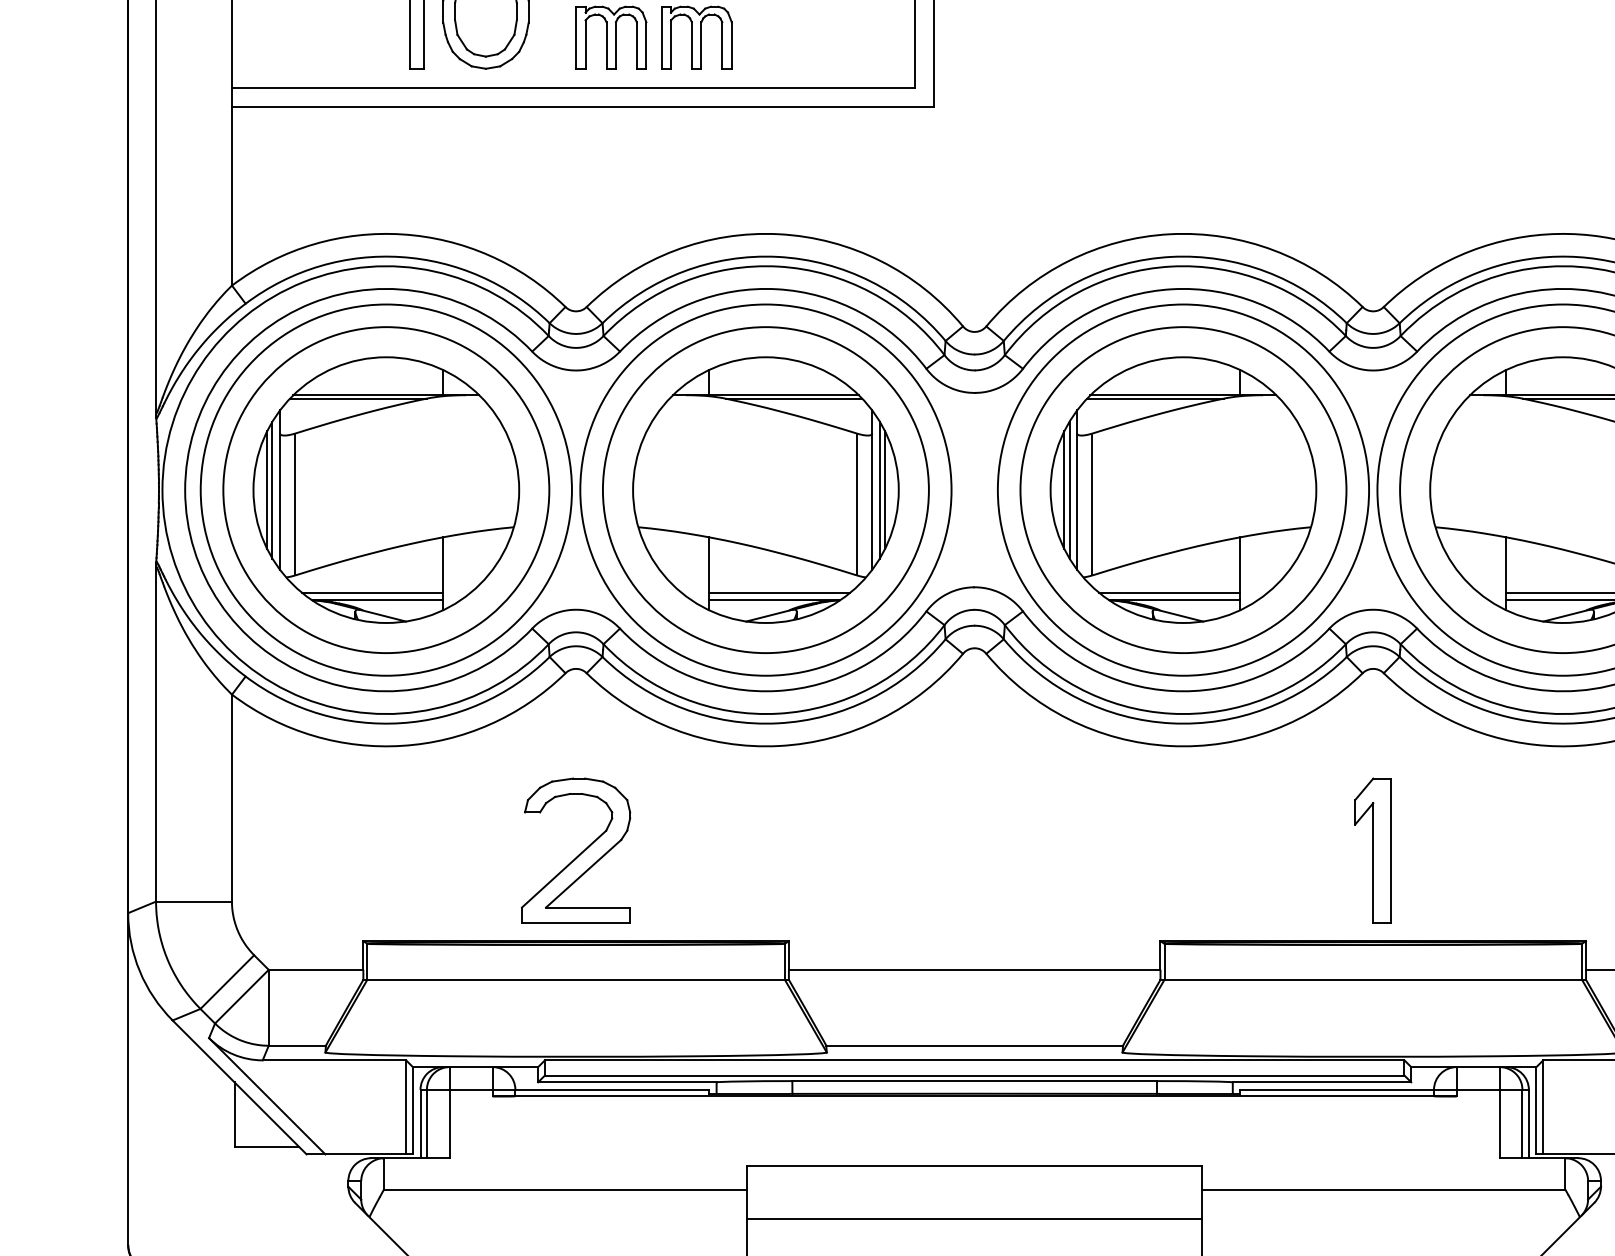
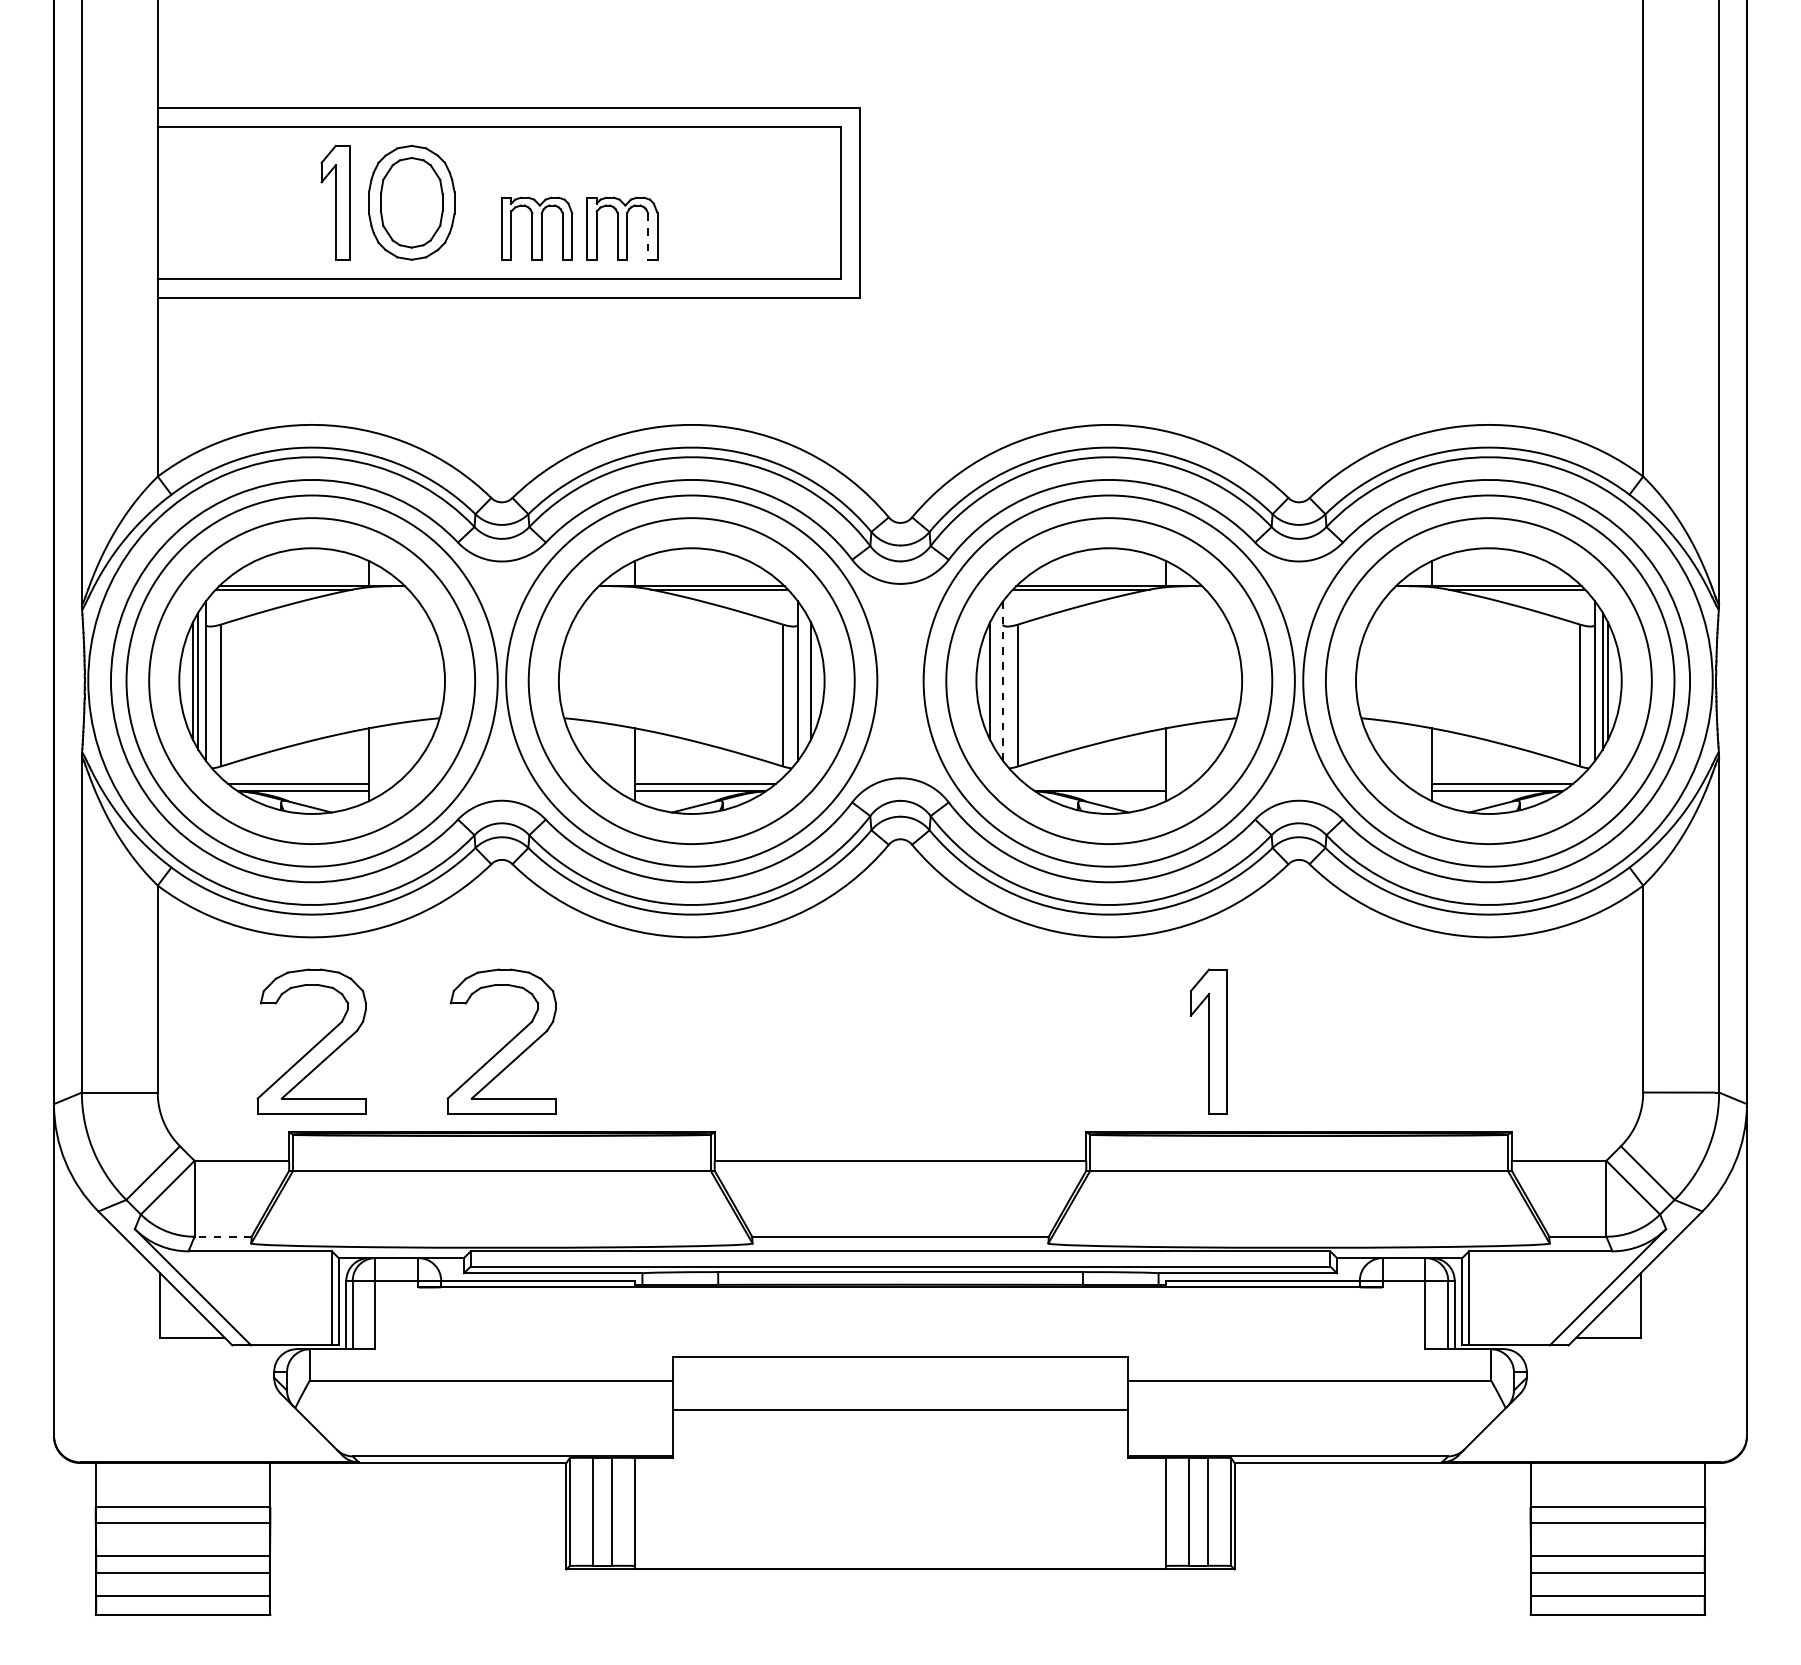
line: (722, 46) -> (648, 237), solid -> dashed
line: (879, 489) -> (805, 680), removed
line: (1069, 489) -> (995, 680), removed
line: (1077, 490) -> (1003, 681), solid -> dashed
line: (1169, 592) -> (1095, 783), removed
part: (385, 850) -> (311, 1041), added
part: (1372, 850) -> (1208, 1041), moved
line: (297, 1045) -> (223, 1236), solid -> dashed

